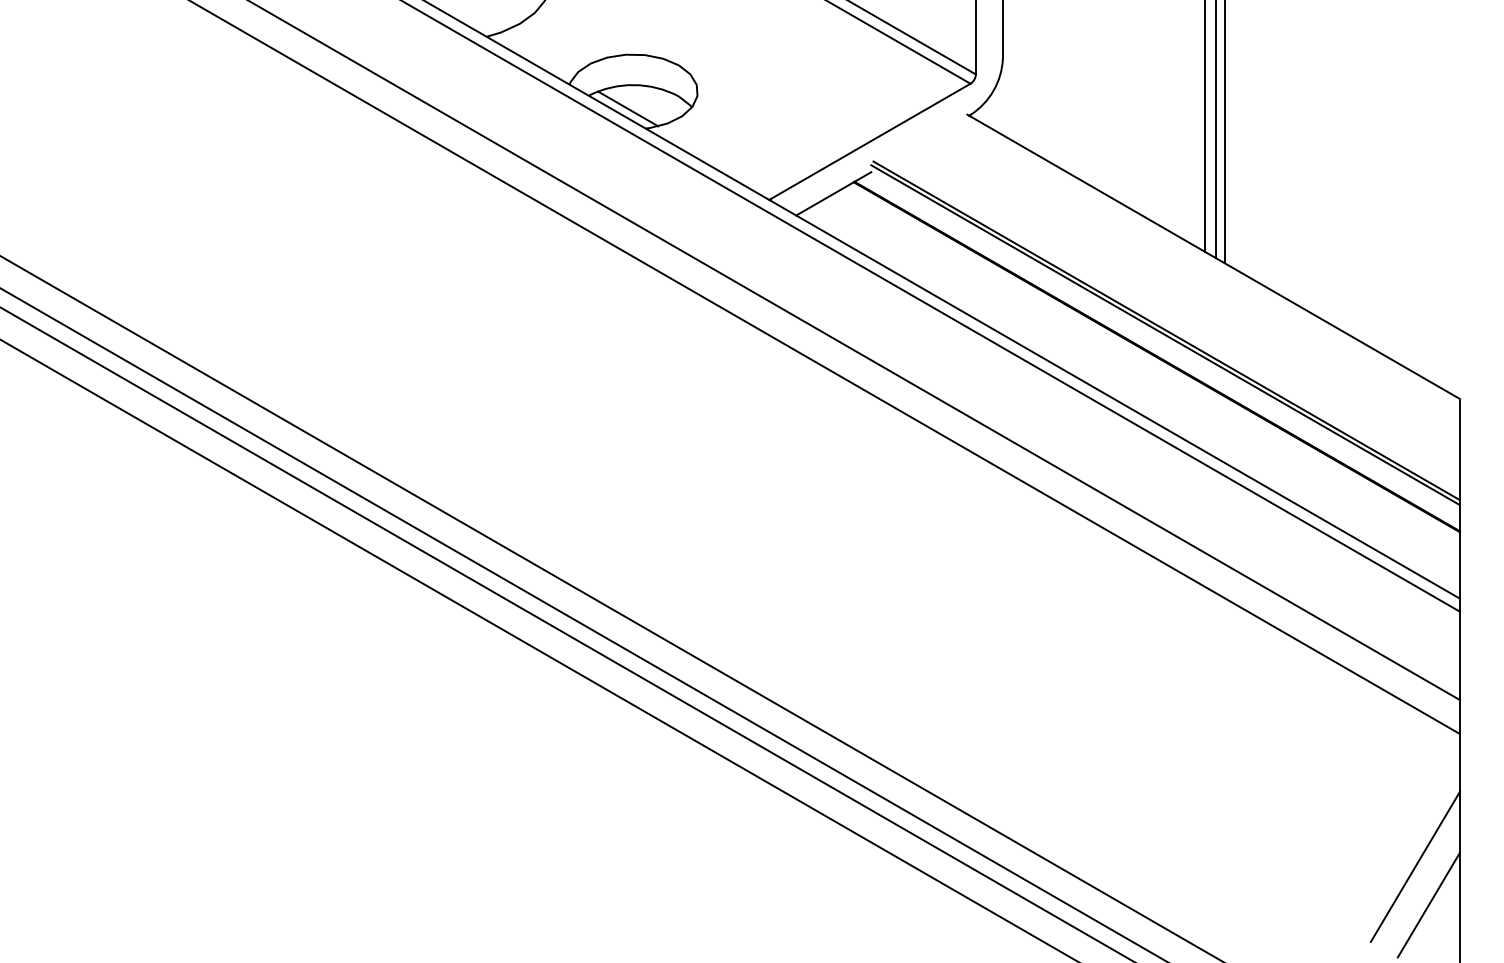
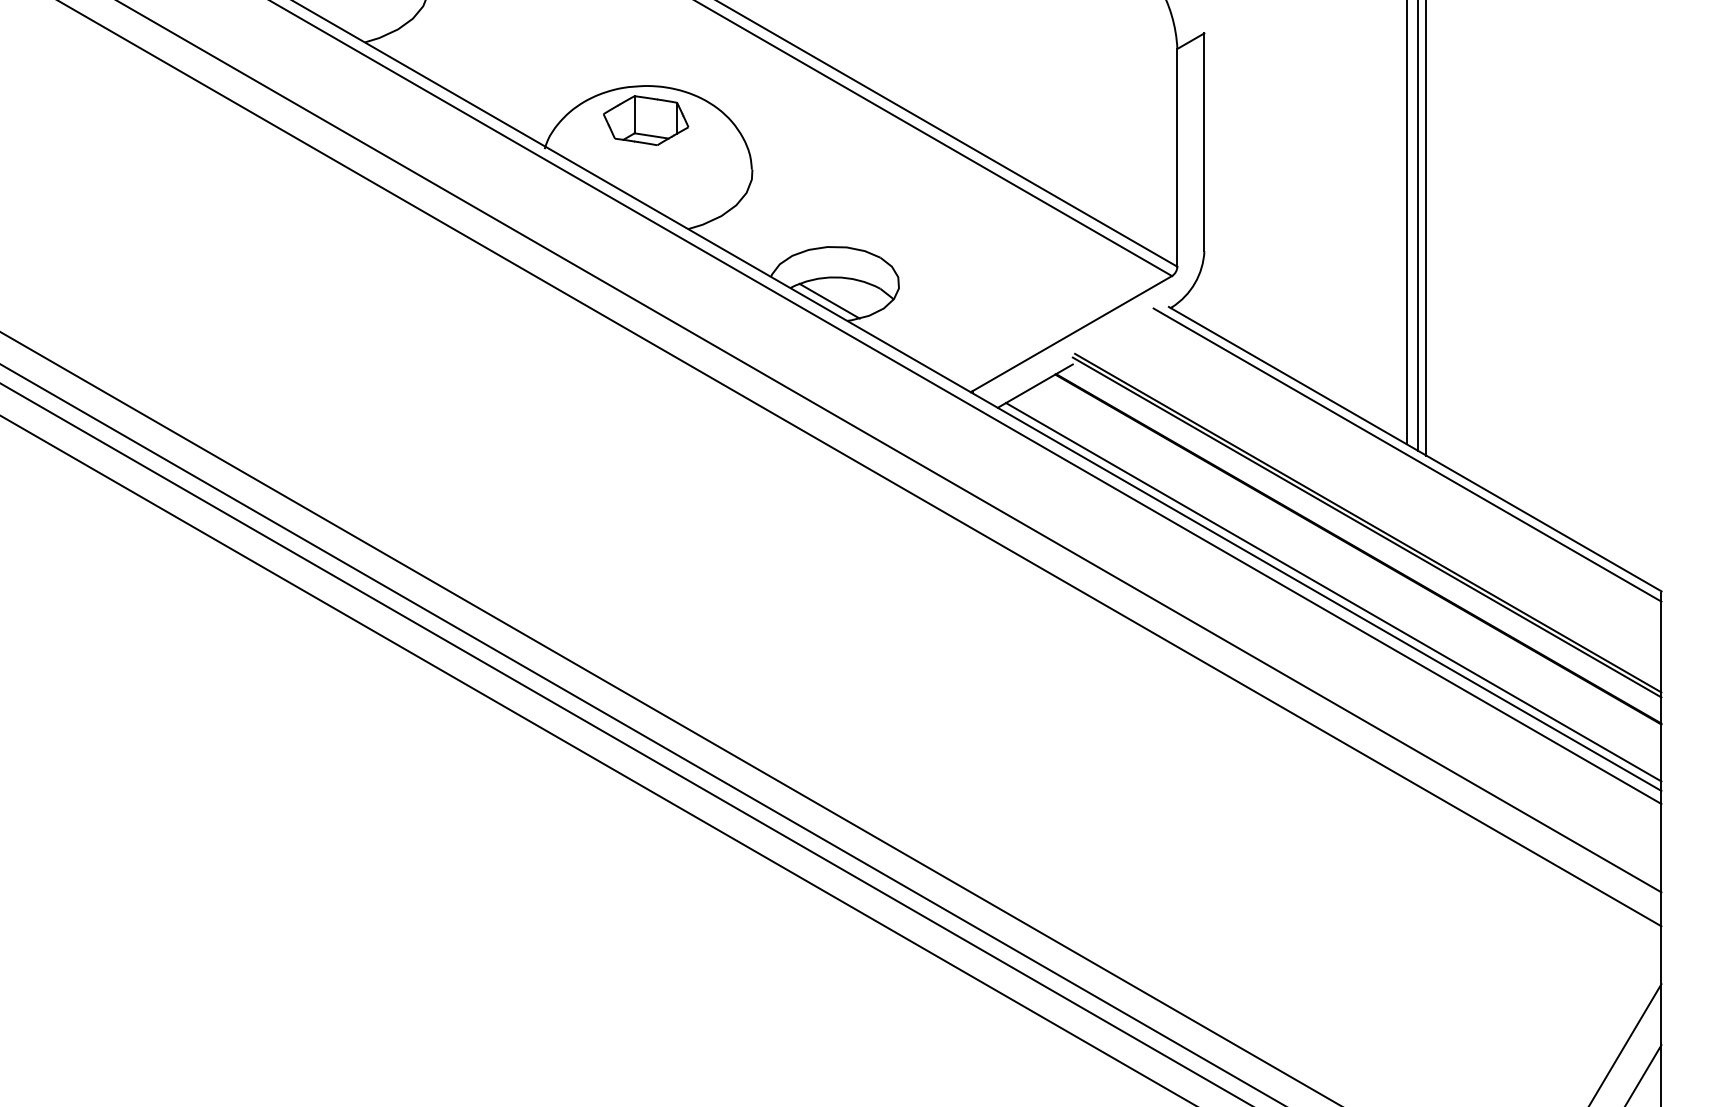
line: (1205, 262) -> (1407, 454), added
line: (1131, 400) -> (1333, 592), added

